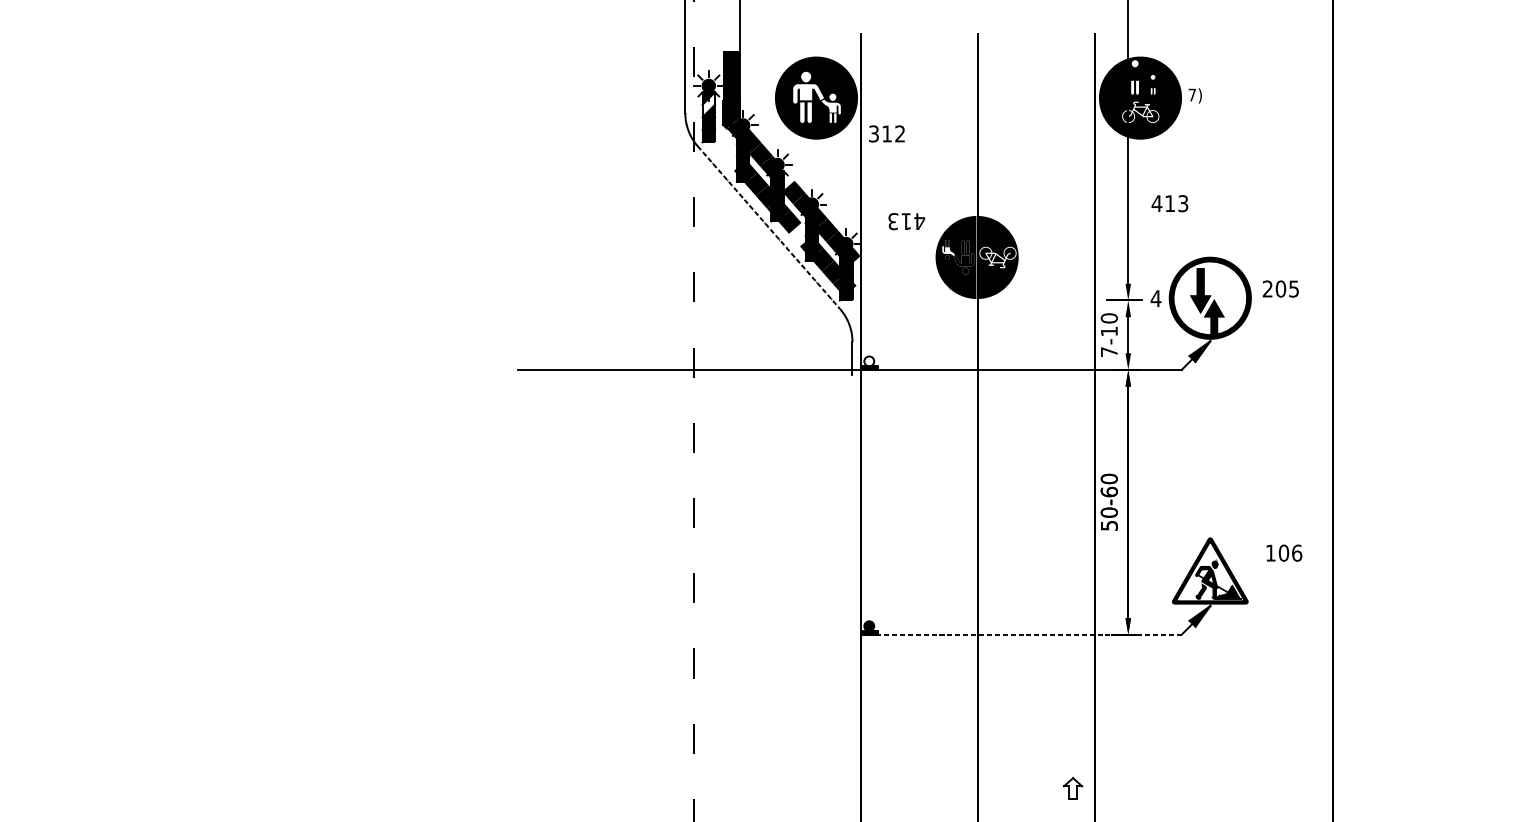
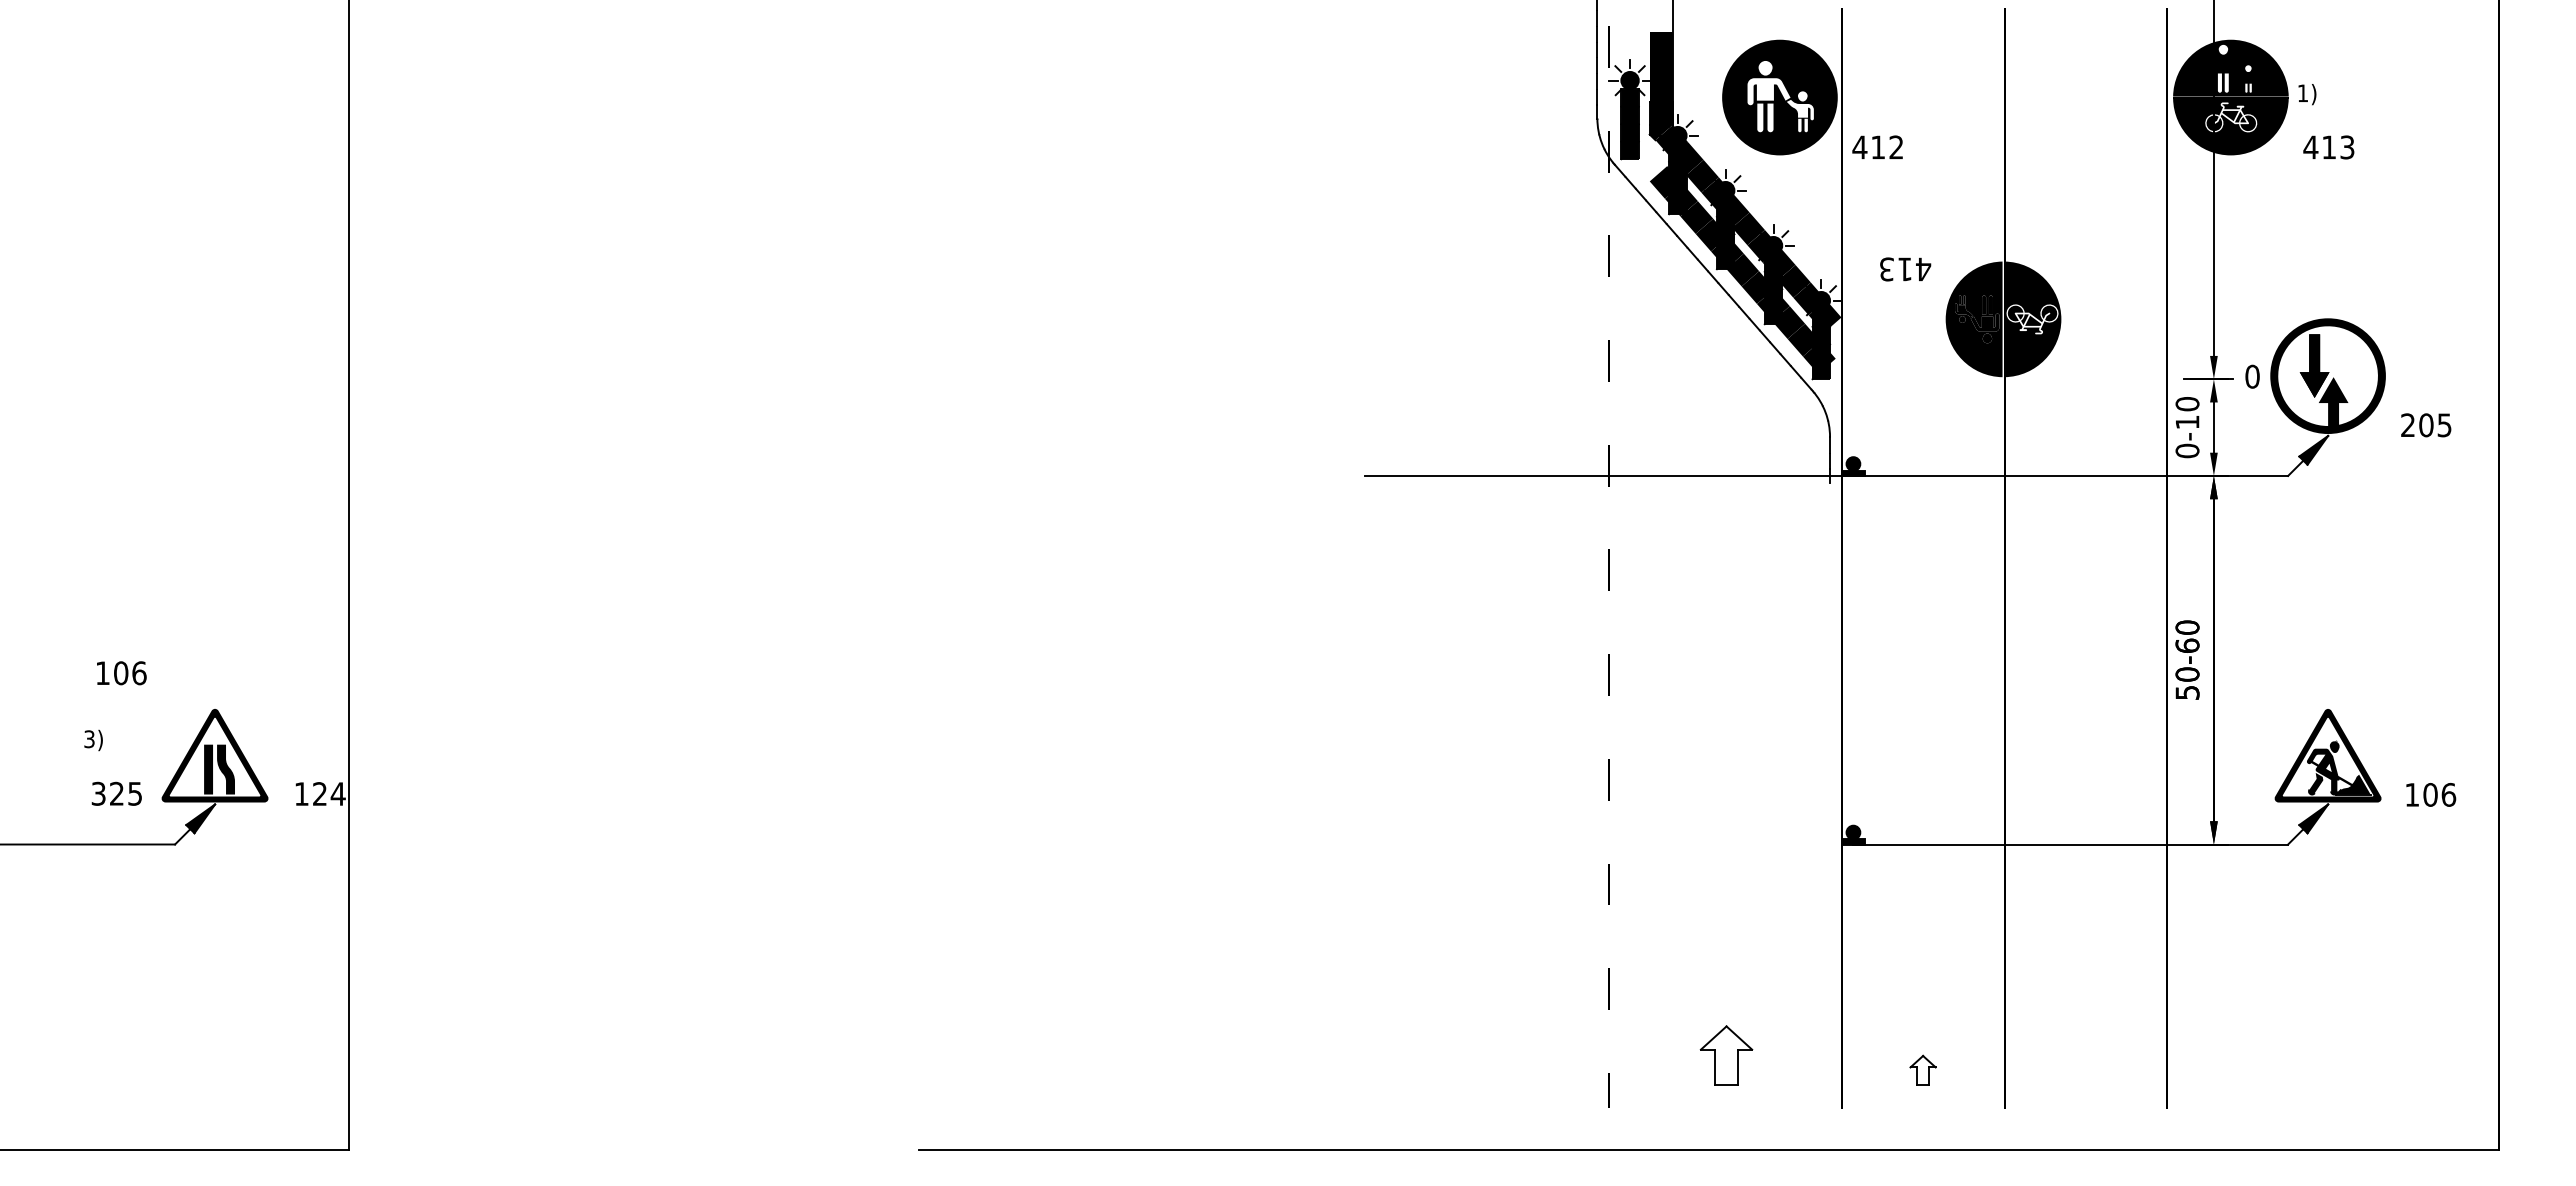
text: (1191, 94) -> (2302, 92), 7) -> 1)
fill: (708, 104) -> (1629, 106), added
text: (873, 133) -> (1859, 147), 312 -> 412
fill: (734, 159) -> (1665, 182), added
fill: (782, 179) -> (1732, 210), added
text: (1169, 203) -> (2328, 147), moved
line: (769, 228) -> (1714, 278), dashed -> solid
fill: (800, 234) -> (1757, 287), added
fill: (949, 251) -> (1964, 310), added
text: (1281, 289) -> (2426, 425), moved
text: (1156, 298) -> (2252, 376), 4 -> 0
text: (1109, 351) -> (2187, 450), 7-10 -> 0-10
fill: (869, 361) -> (1853, 463), added
text: (1284, 552) -> (2431, 794), moved
line: (1025, 634) -> (2070, 844), dashed -> solid
part: (778, 786) -> (1726, 1055), added
part: (1072, 787) -> (1922, 1069), moved

